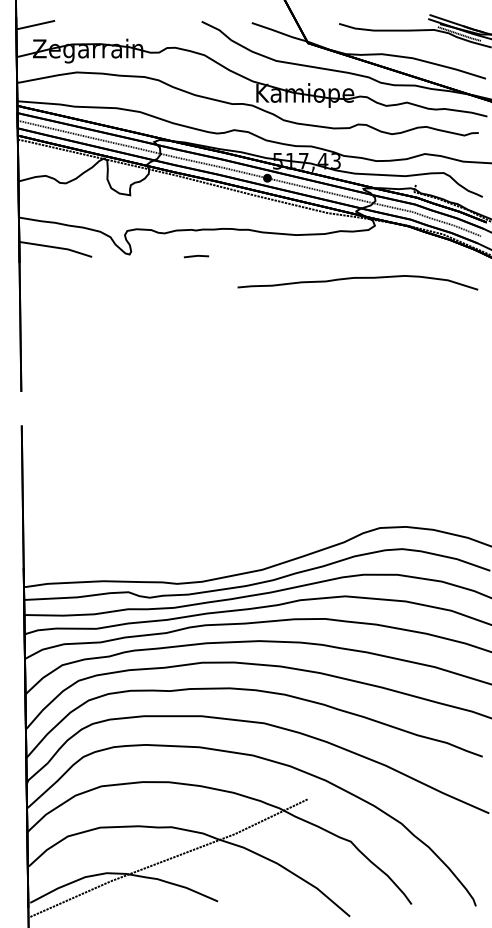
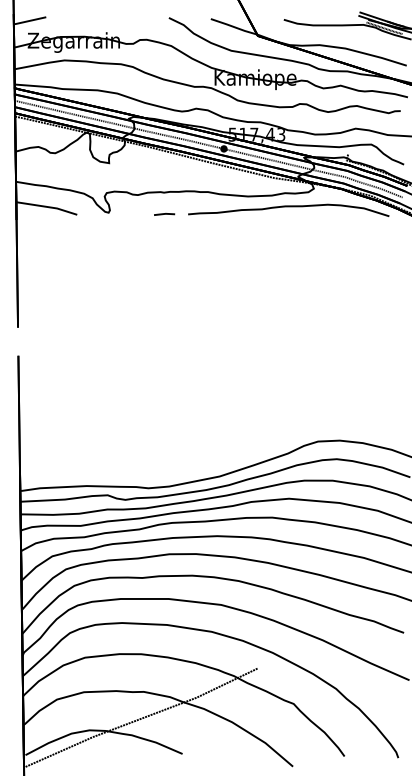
curve: (357, 278) -> (288, 206), moved

